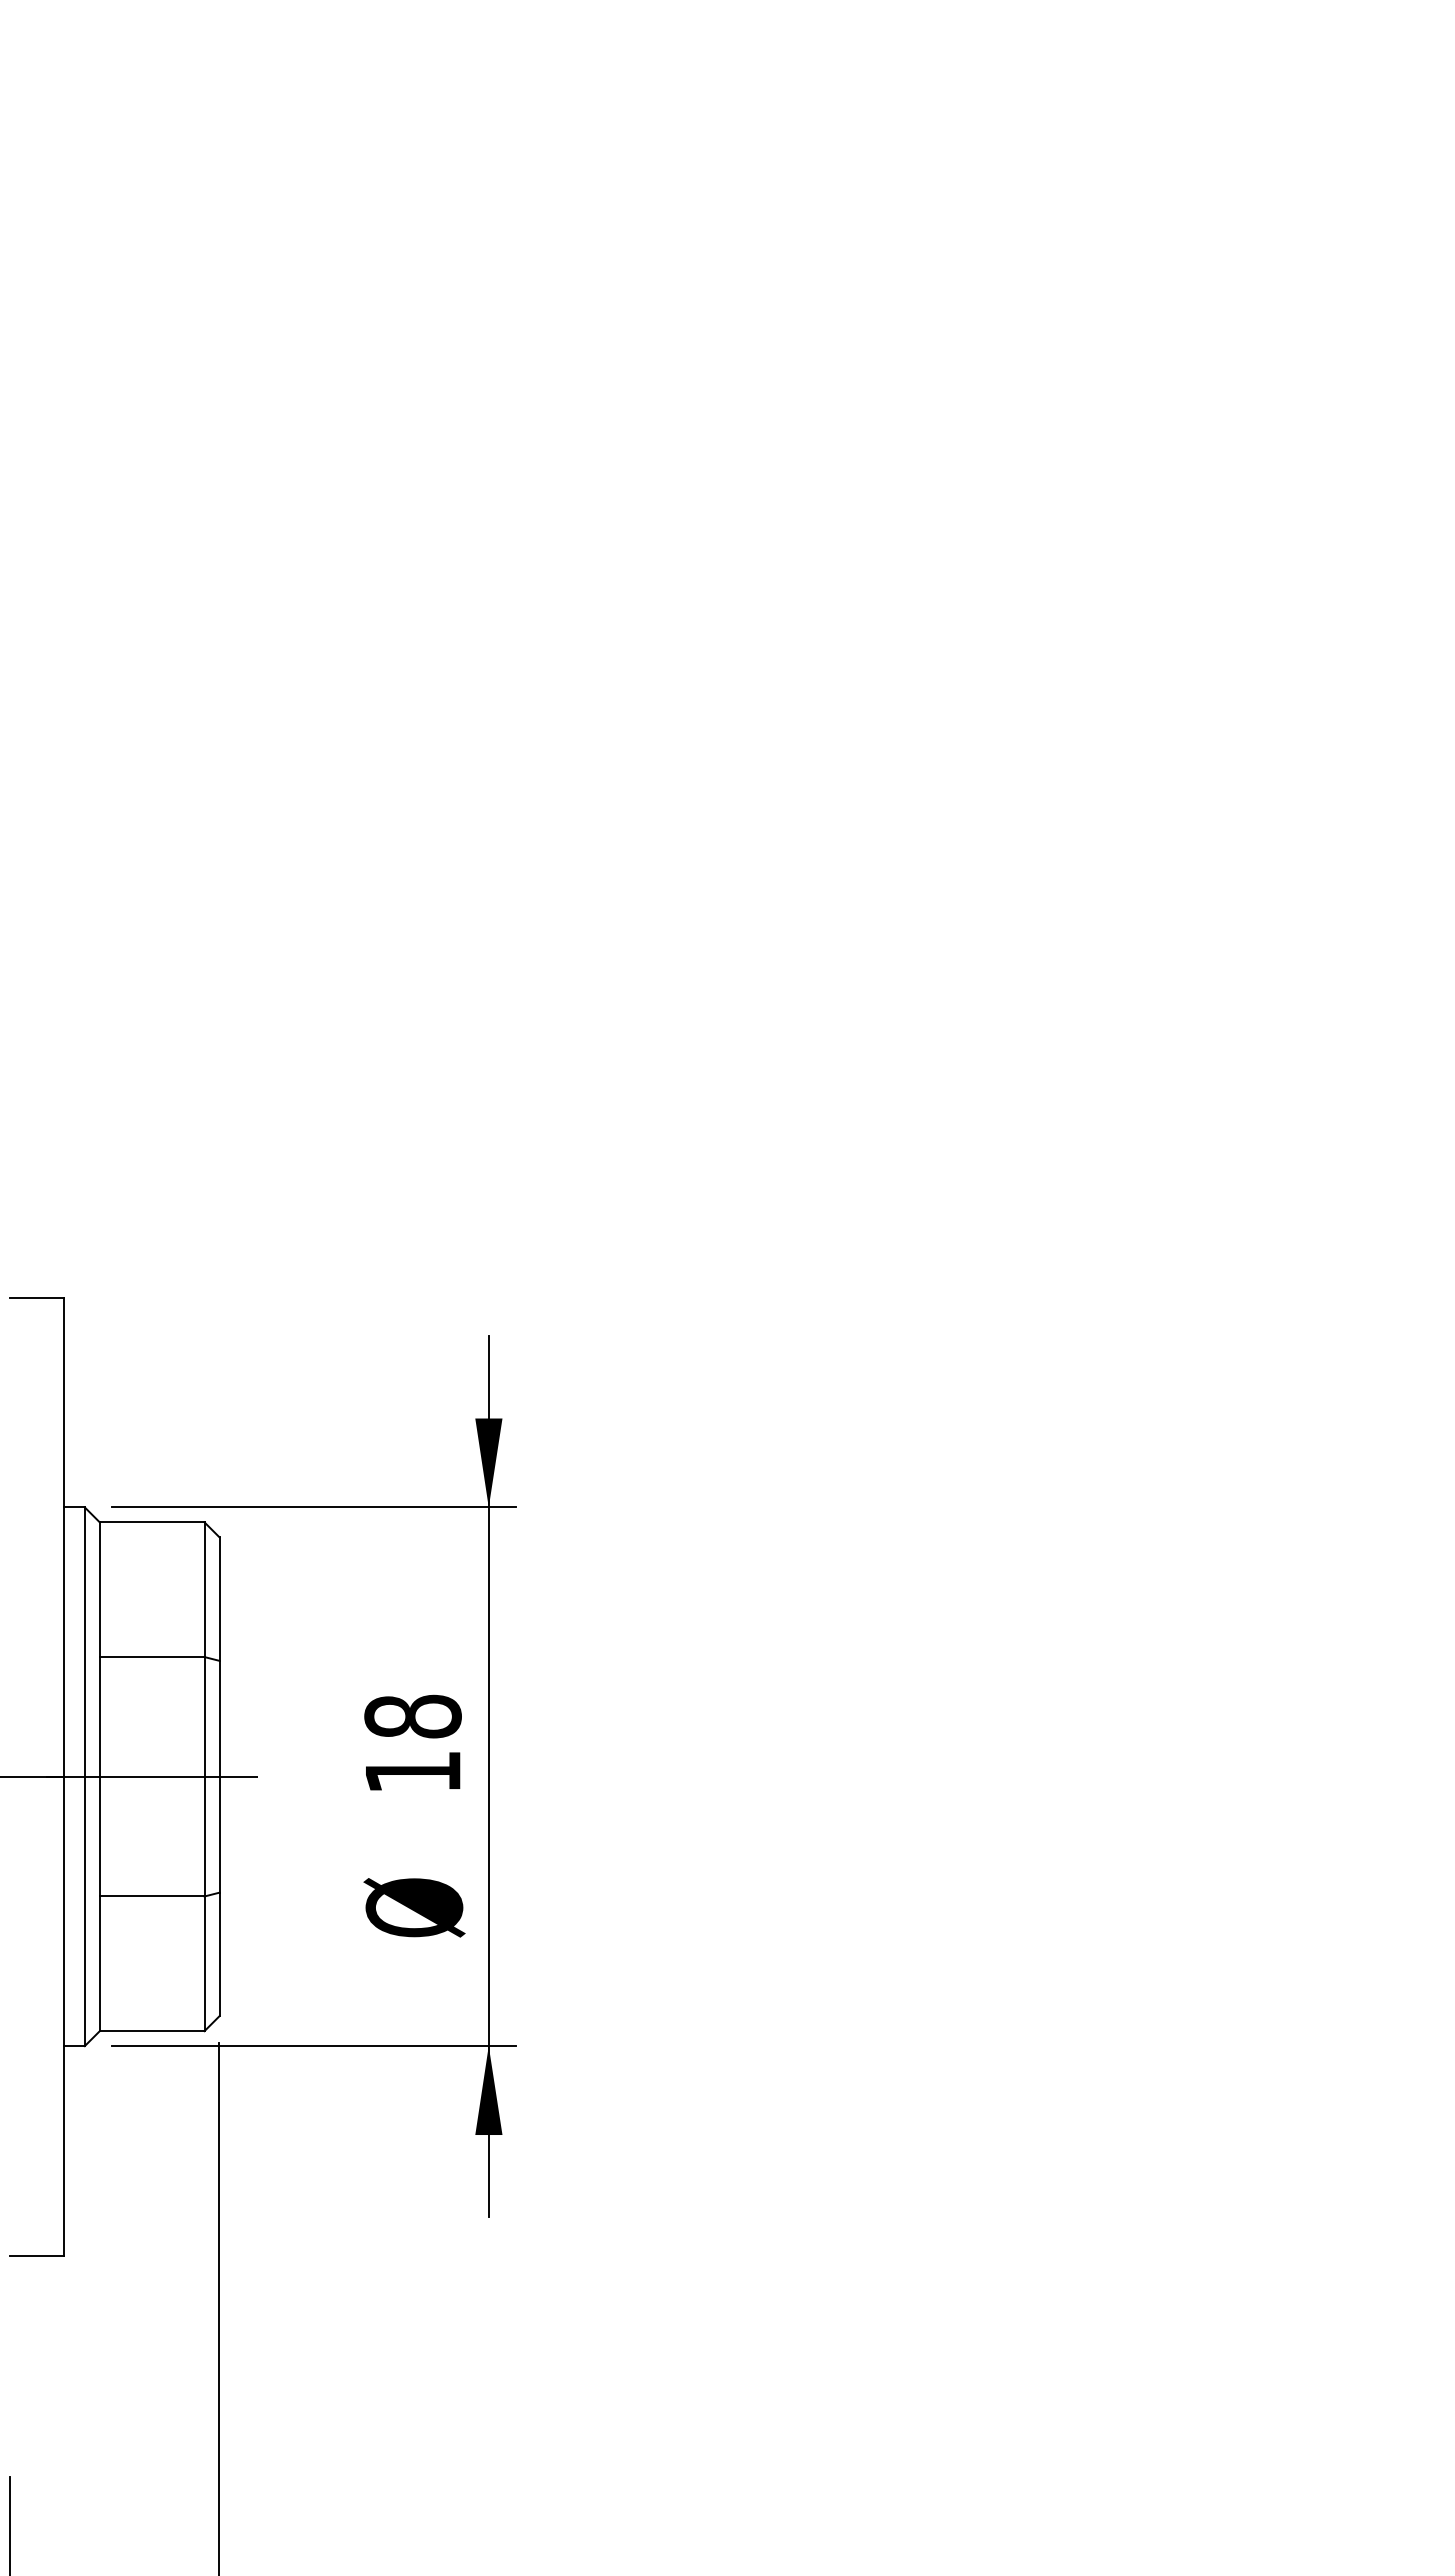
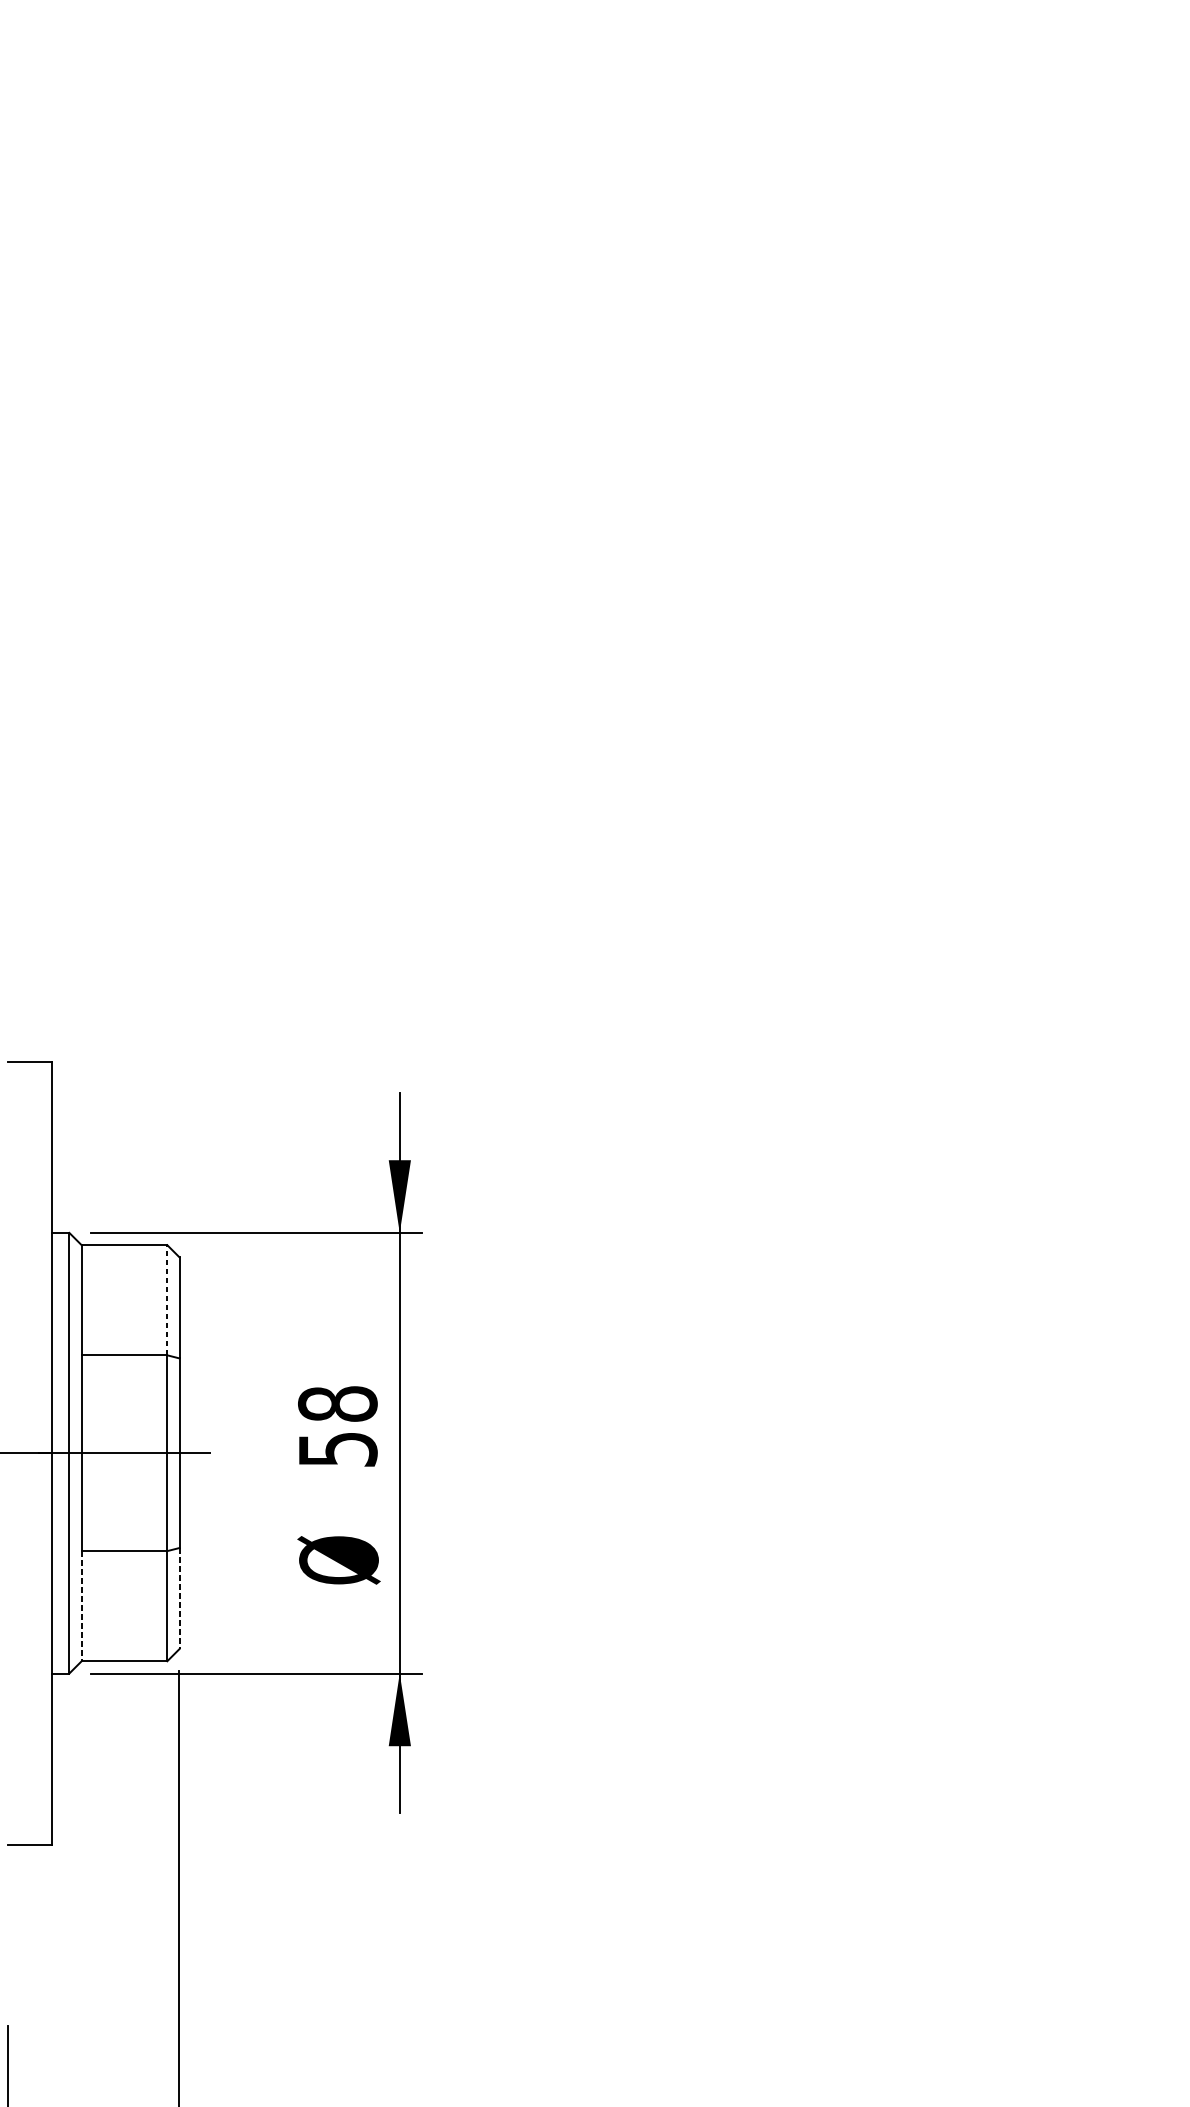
line: (204, 1589) -> (167, 1300), solid -> dashed
text: (413, 1772) -> (338, 1449), 18 -> 58
line: (219, 1954) -> (179, 1598), solid -> dashed
line: (99, 1964) -> (81, 1606), solid -> dashed

